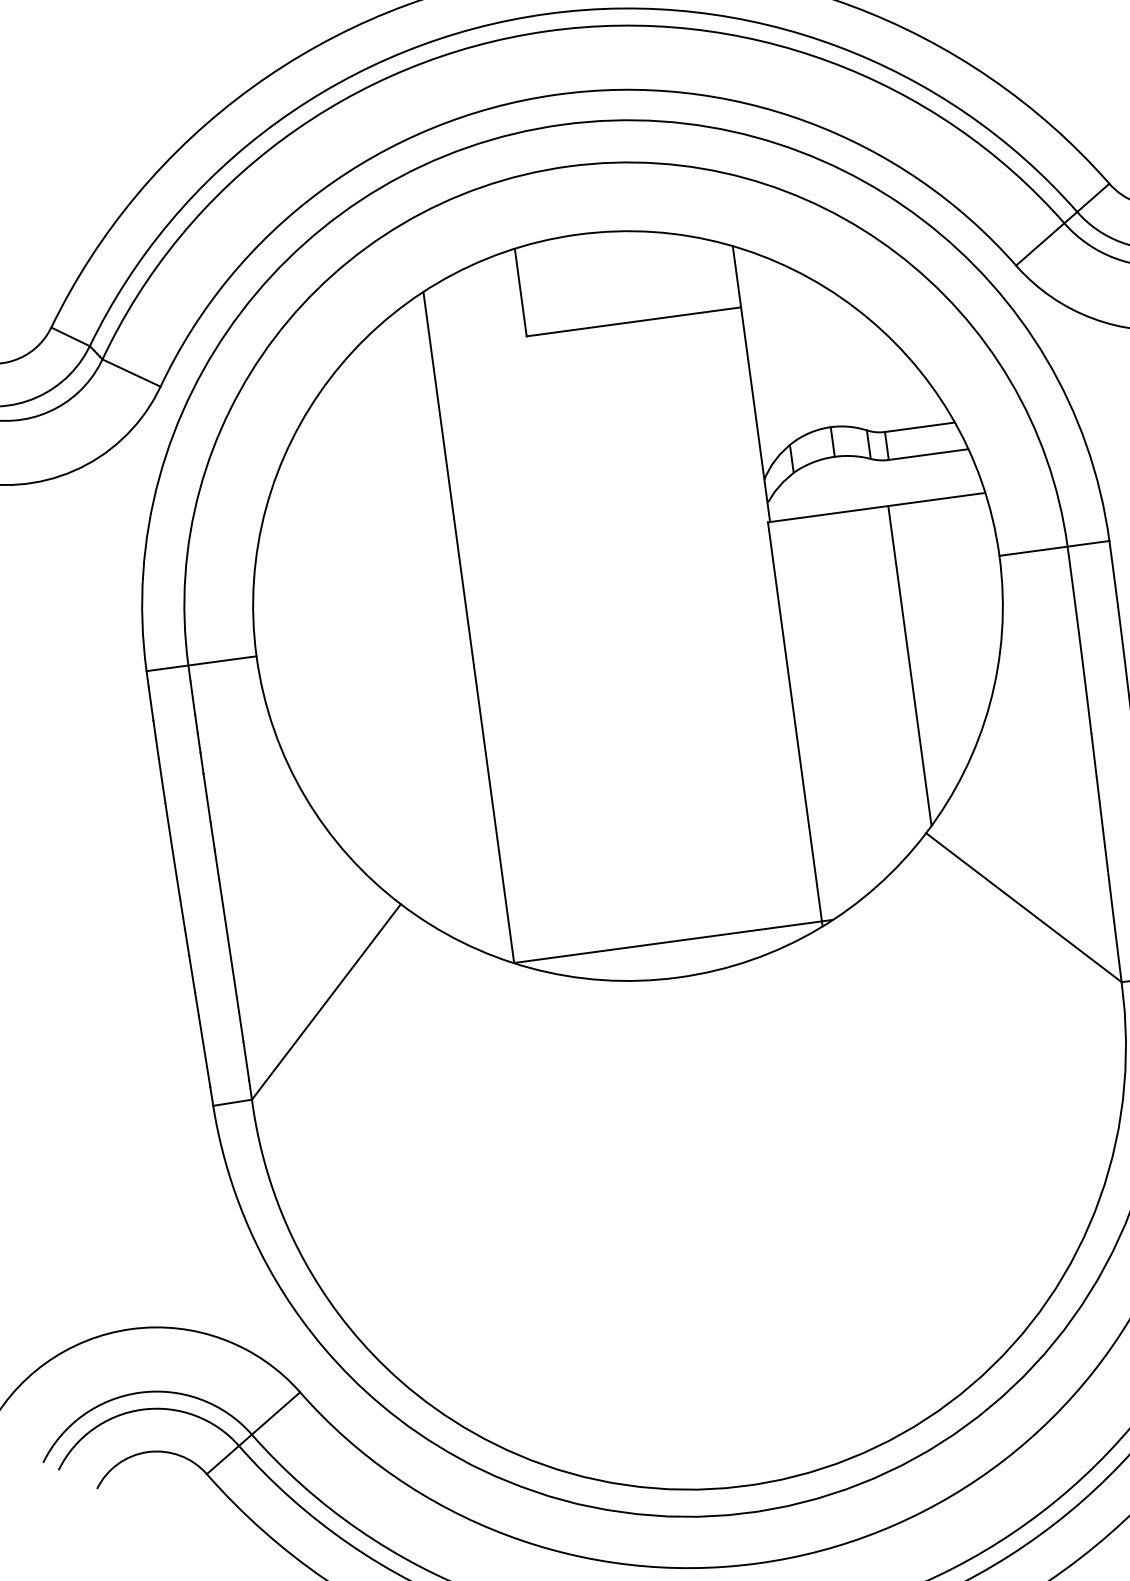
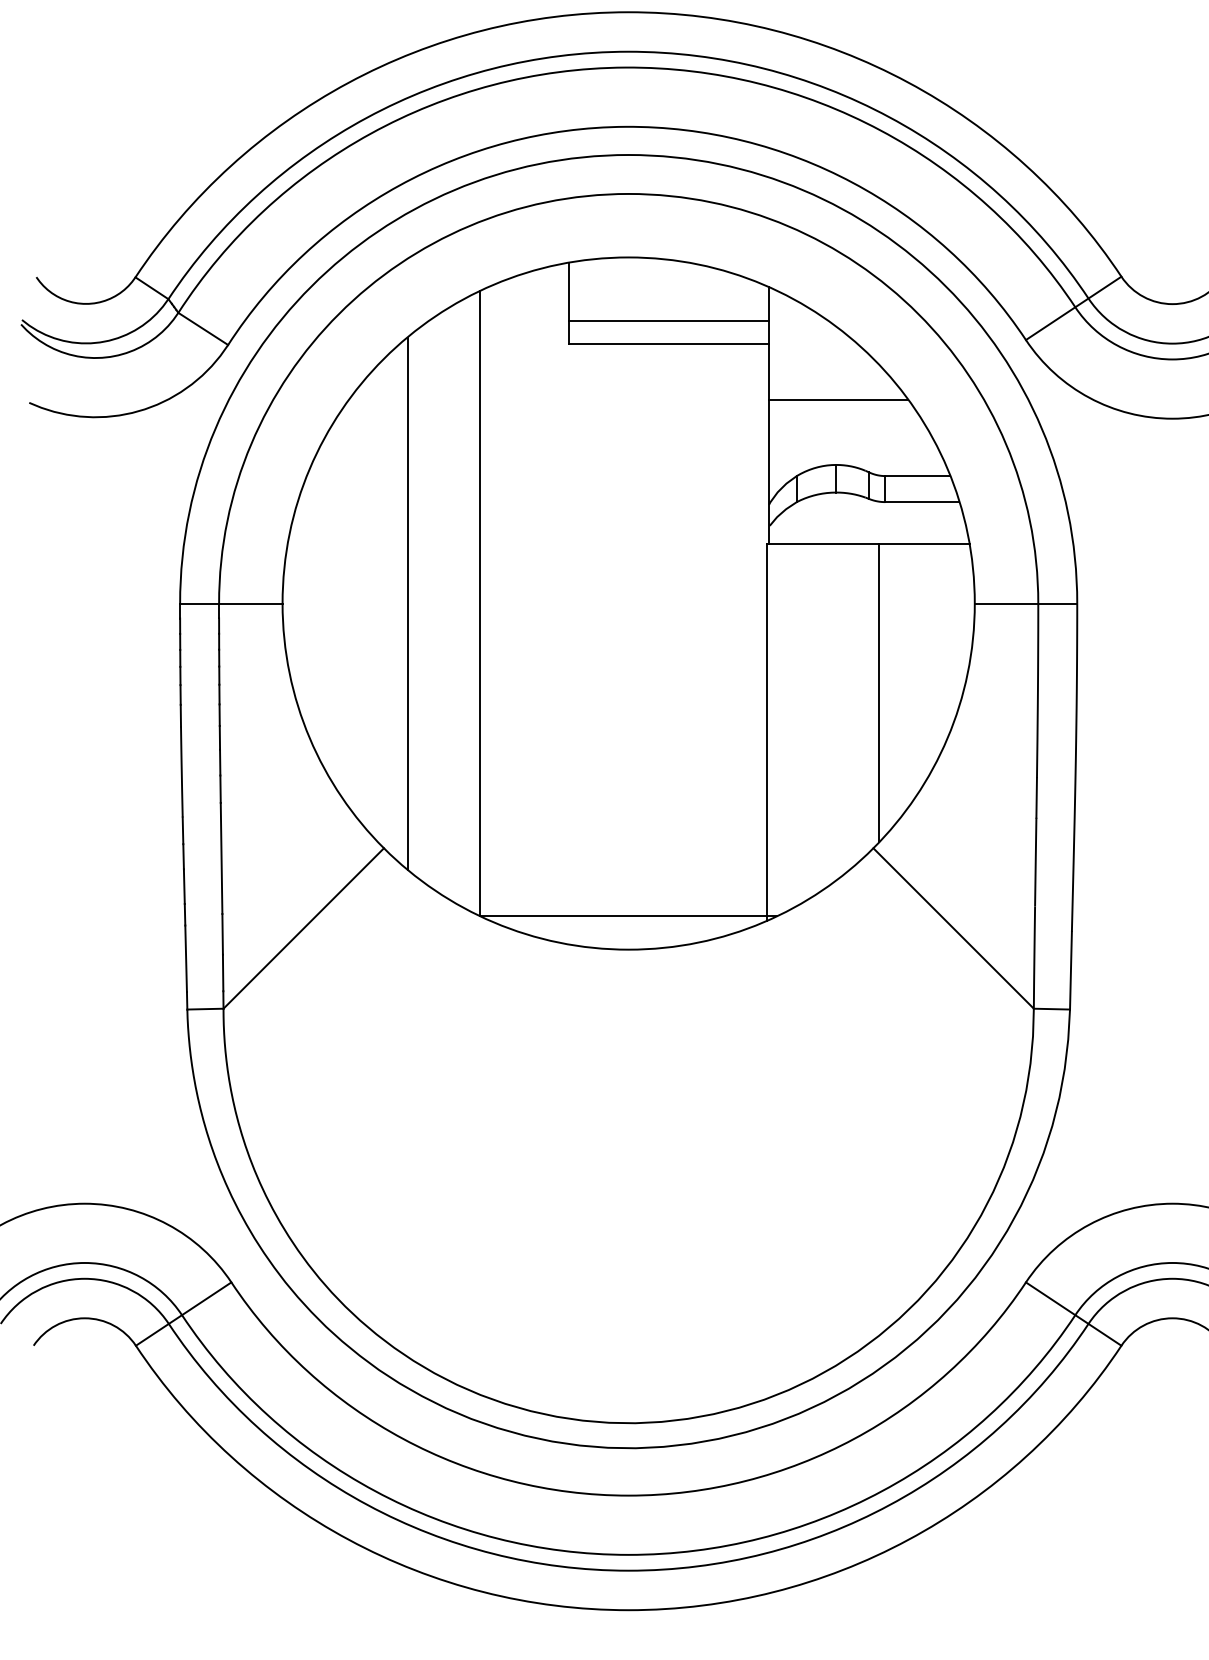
line: (630, 297) -> (669, 321), added
line: (823, 356) -> (838, 399), added
line: (390, 638) -> (407, 603), added

